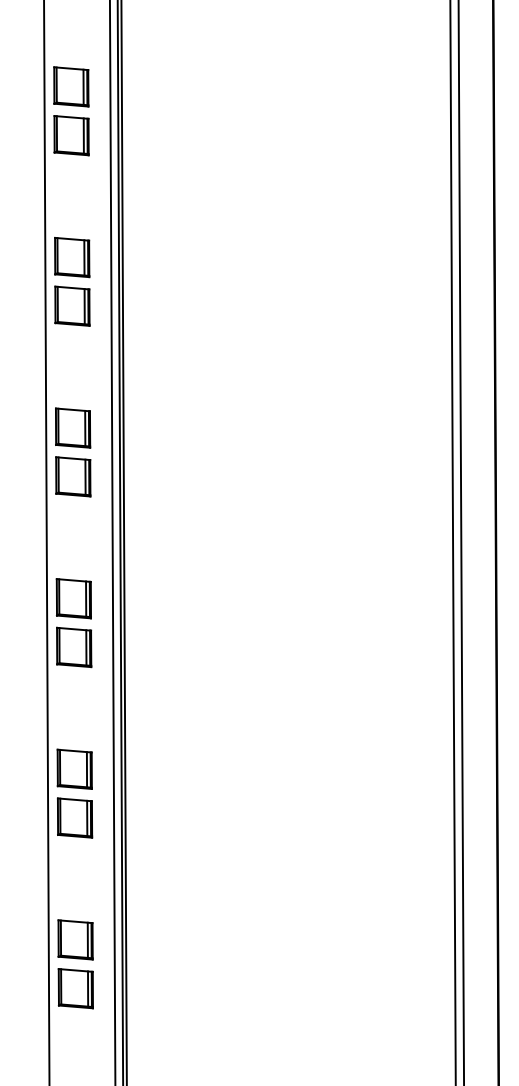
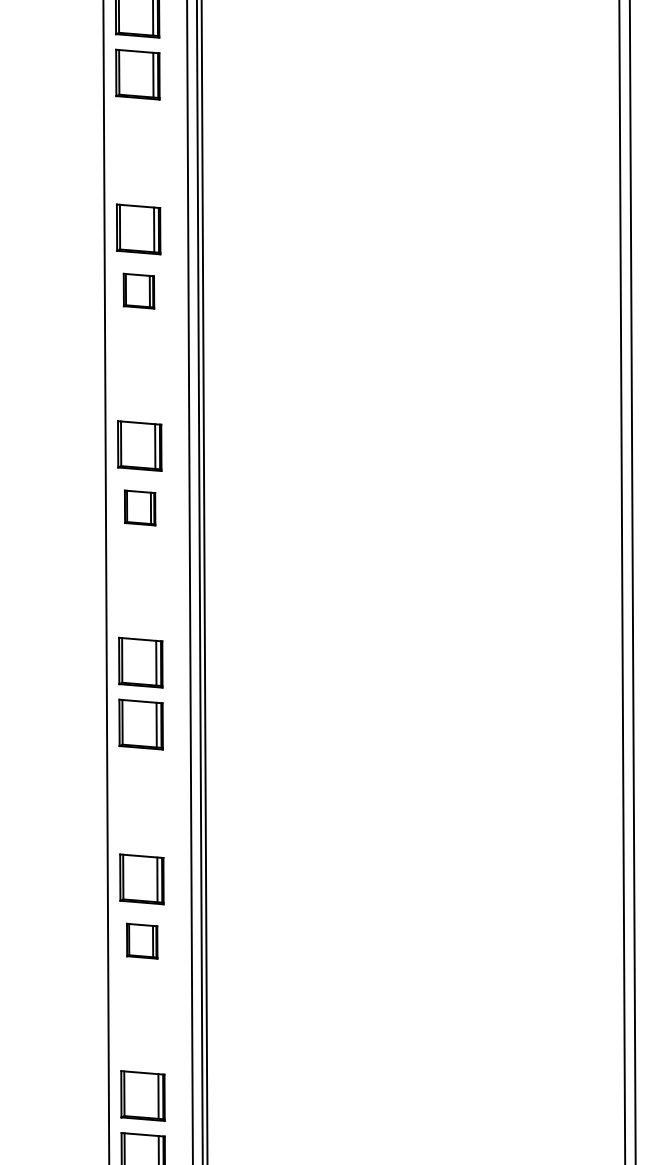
part: (72, 305) -> (139, 290), size x0.7
part: (73, 476) -> (140, 507), size x0.7
part: (74, 817) -> (141, 940), size x0.7

